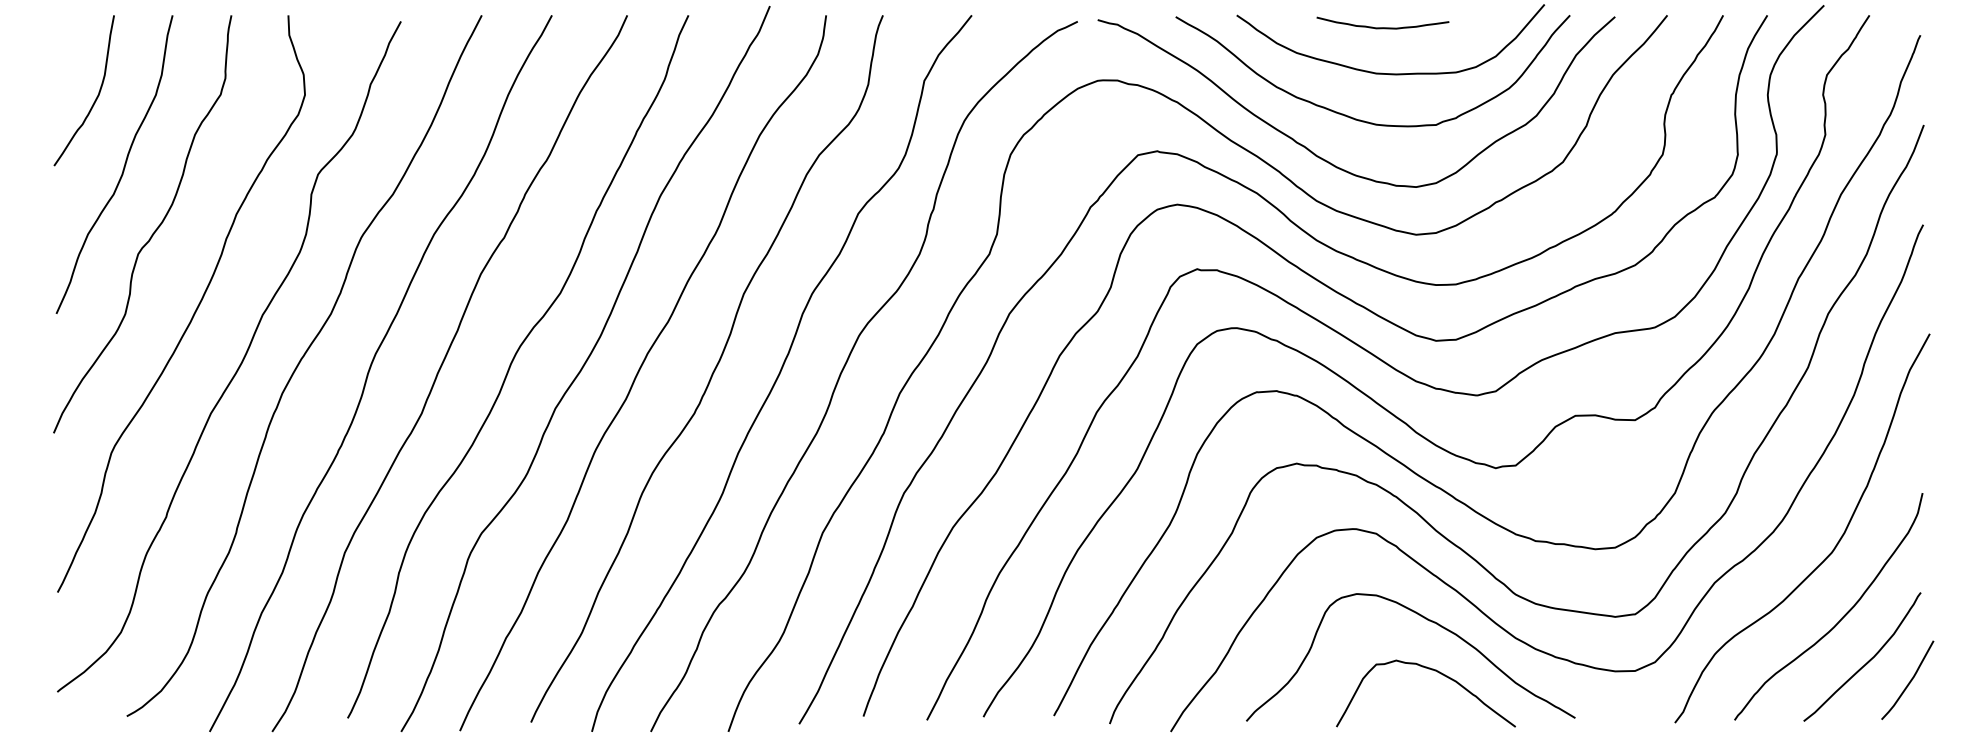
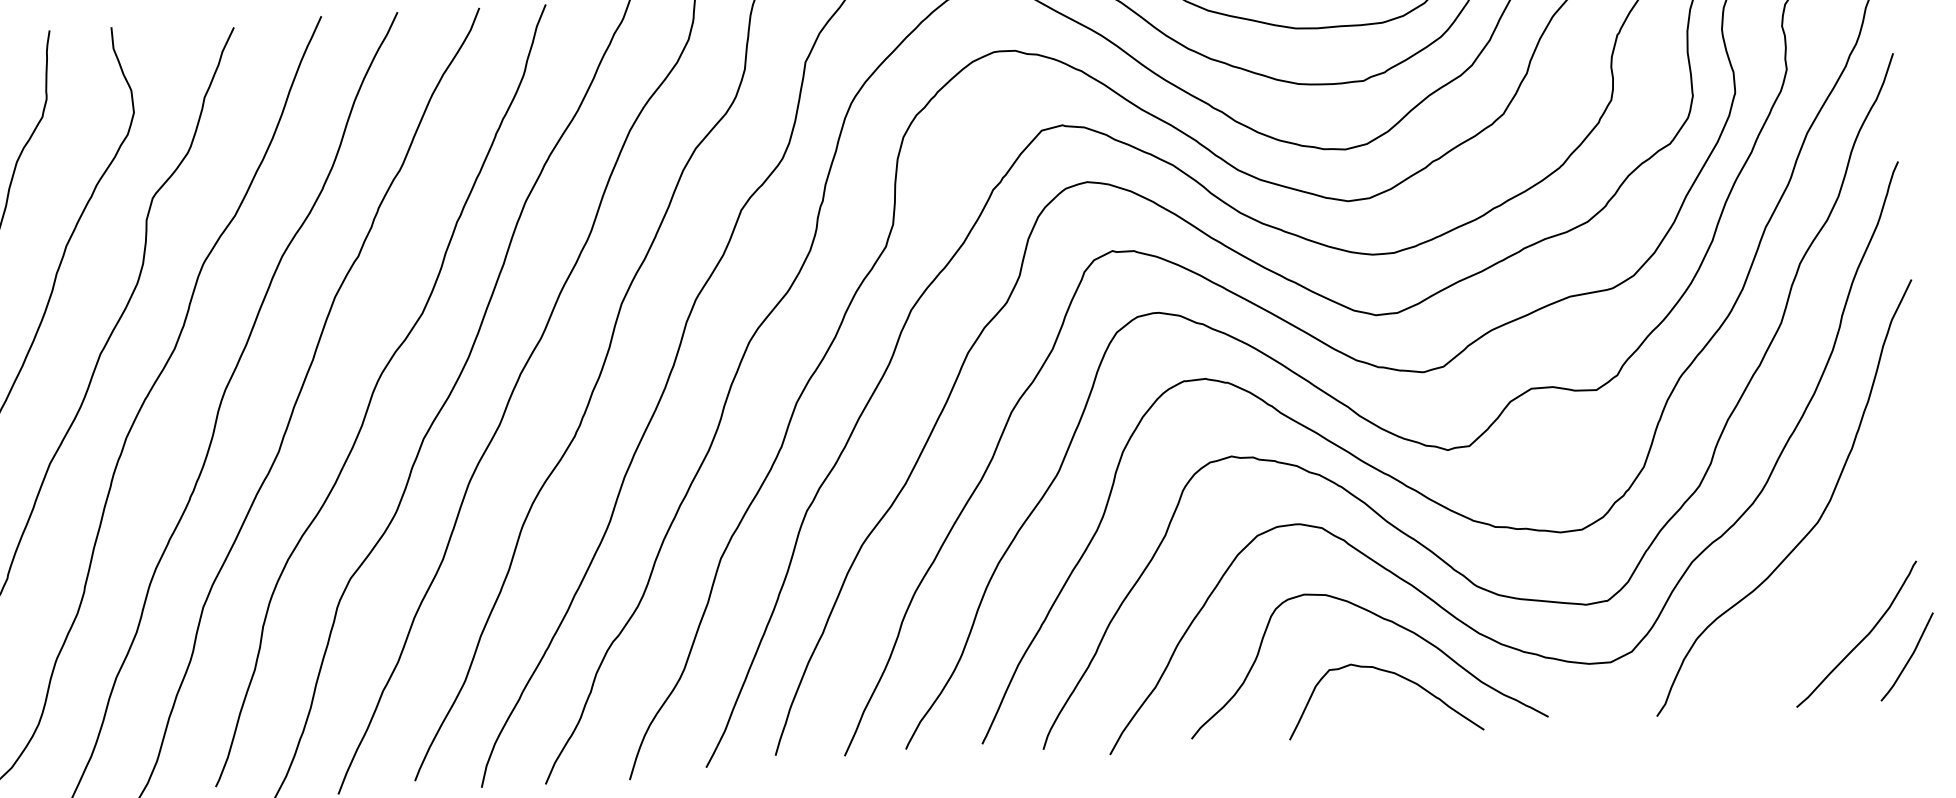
curve: (1841, 617) -> (1831, 592), removed

